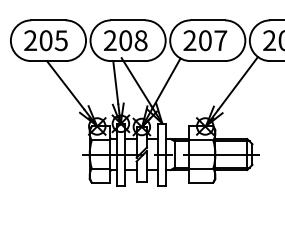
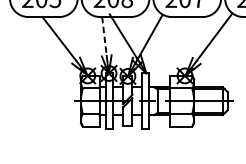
line: (115, 82) -> (104, 36), solid -> dashed

